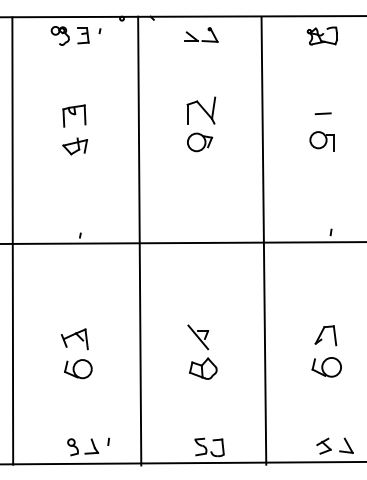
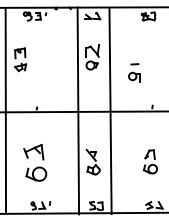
part: (74, 129) -> (20, 59), moved
part: (322, 131) -> (134, 72), moved
line: (140, 240) -> (78, 110), moved
line: (263, 240) -> (110, 110), moved
part: (77, 352) -> (35, 162), size x1.6

